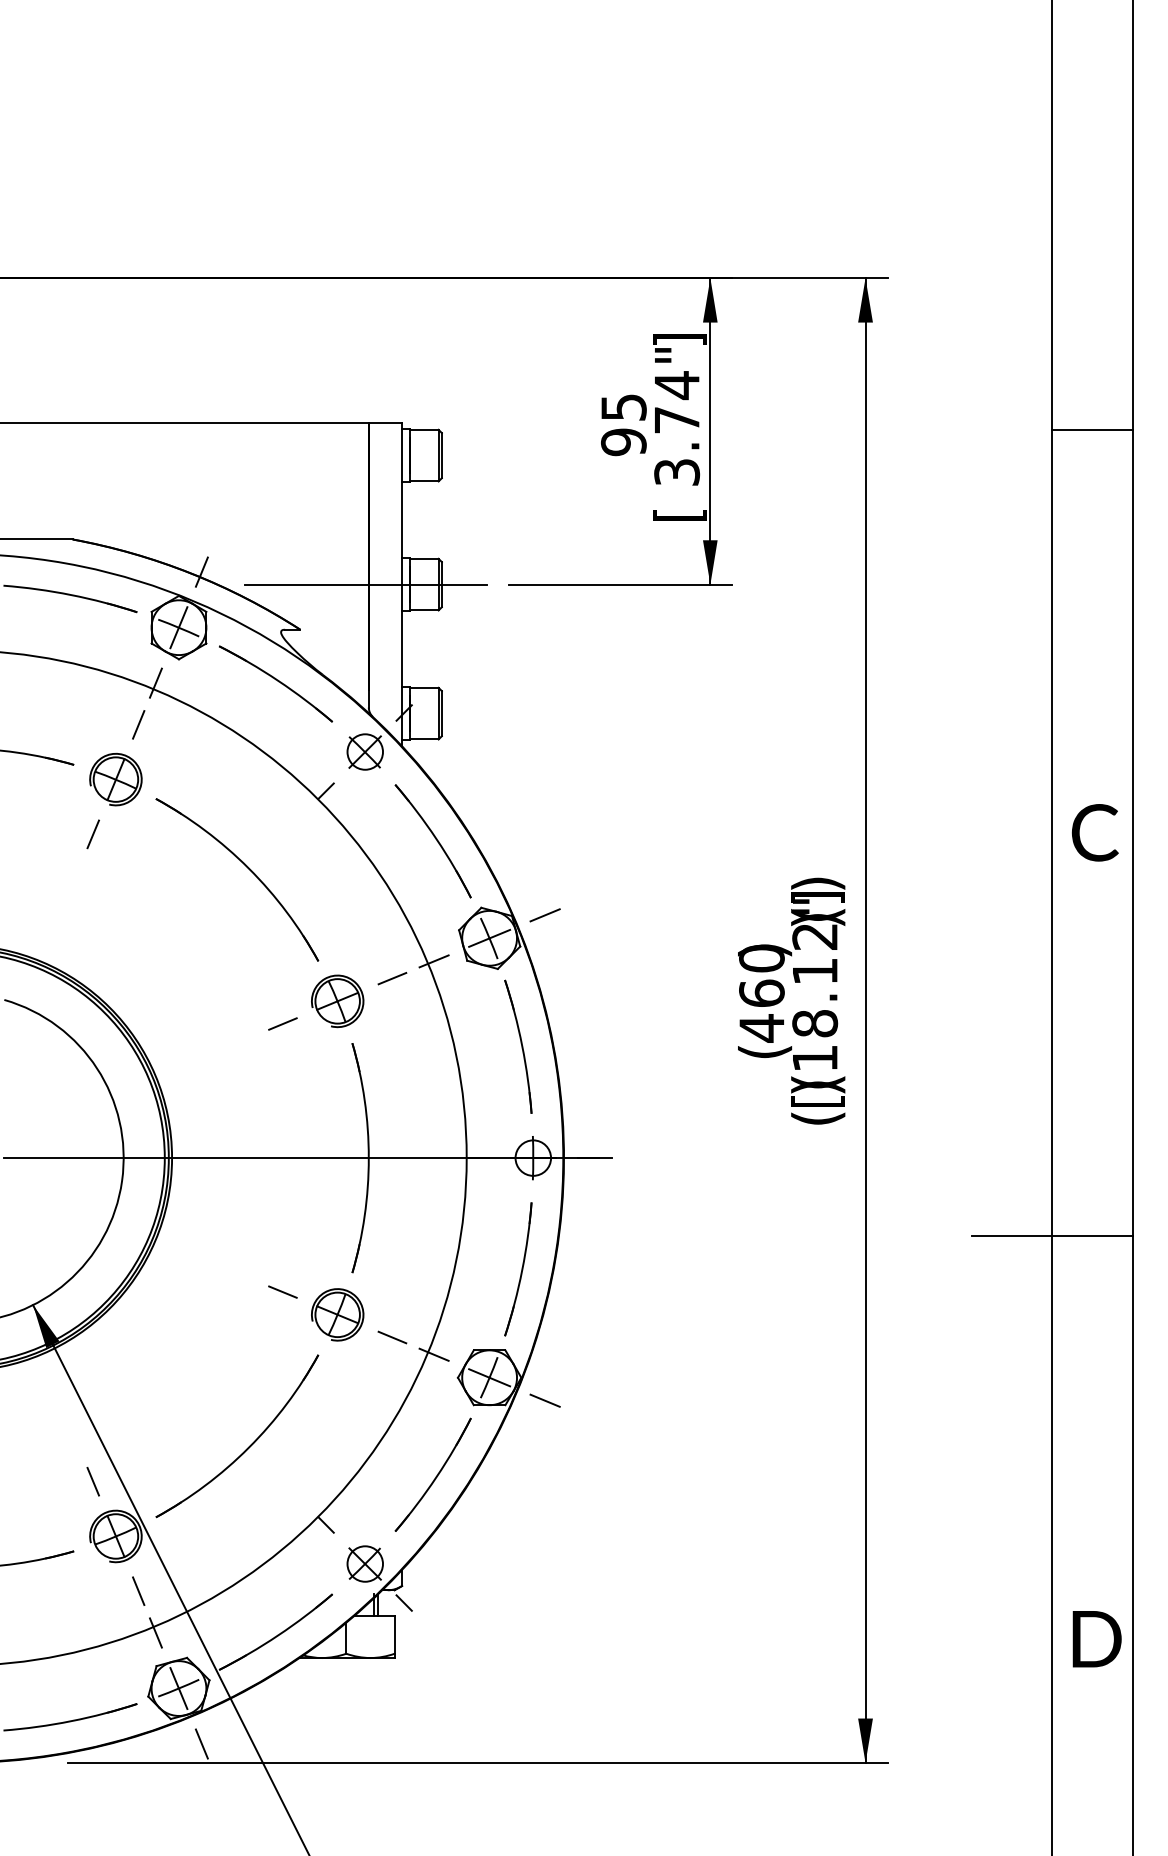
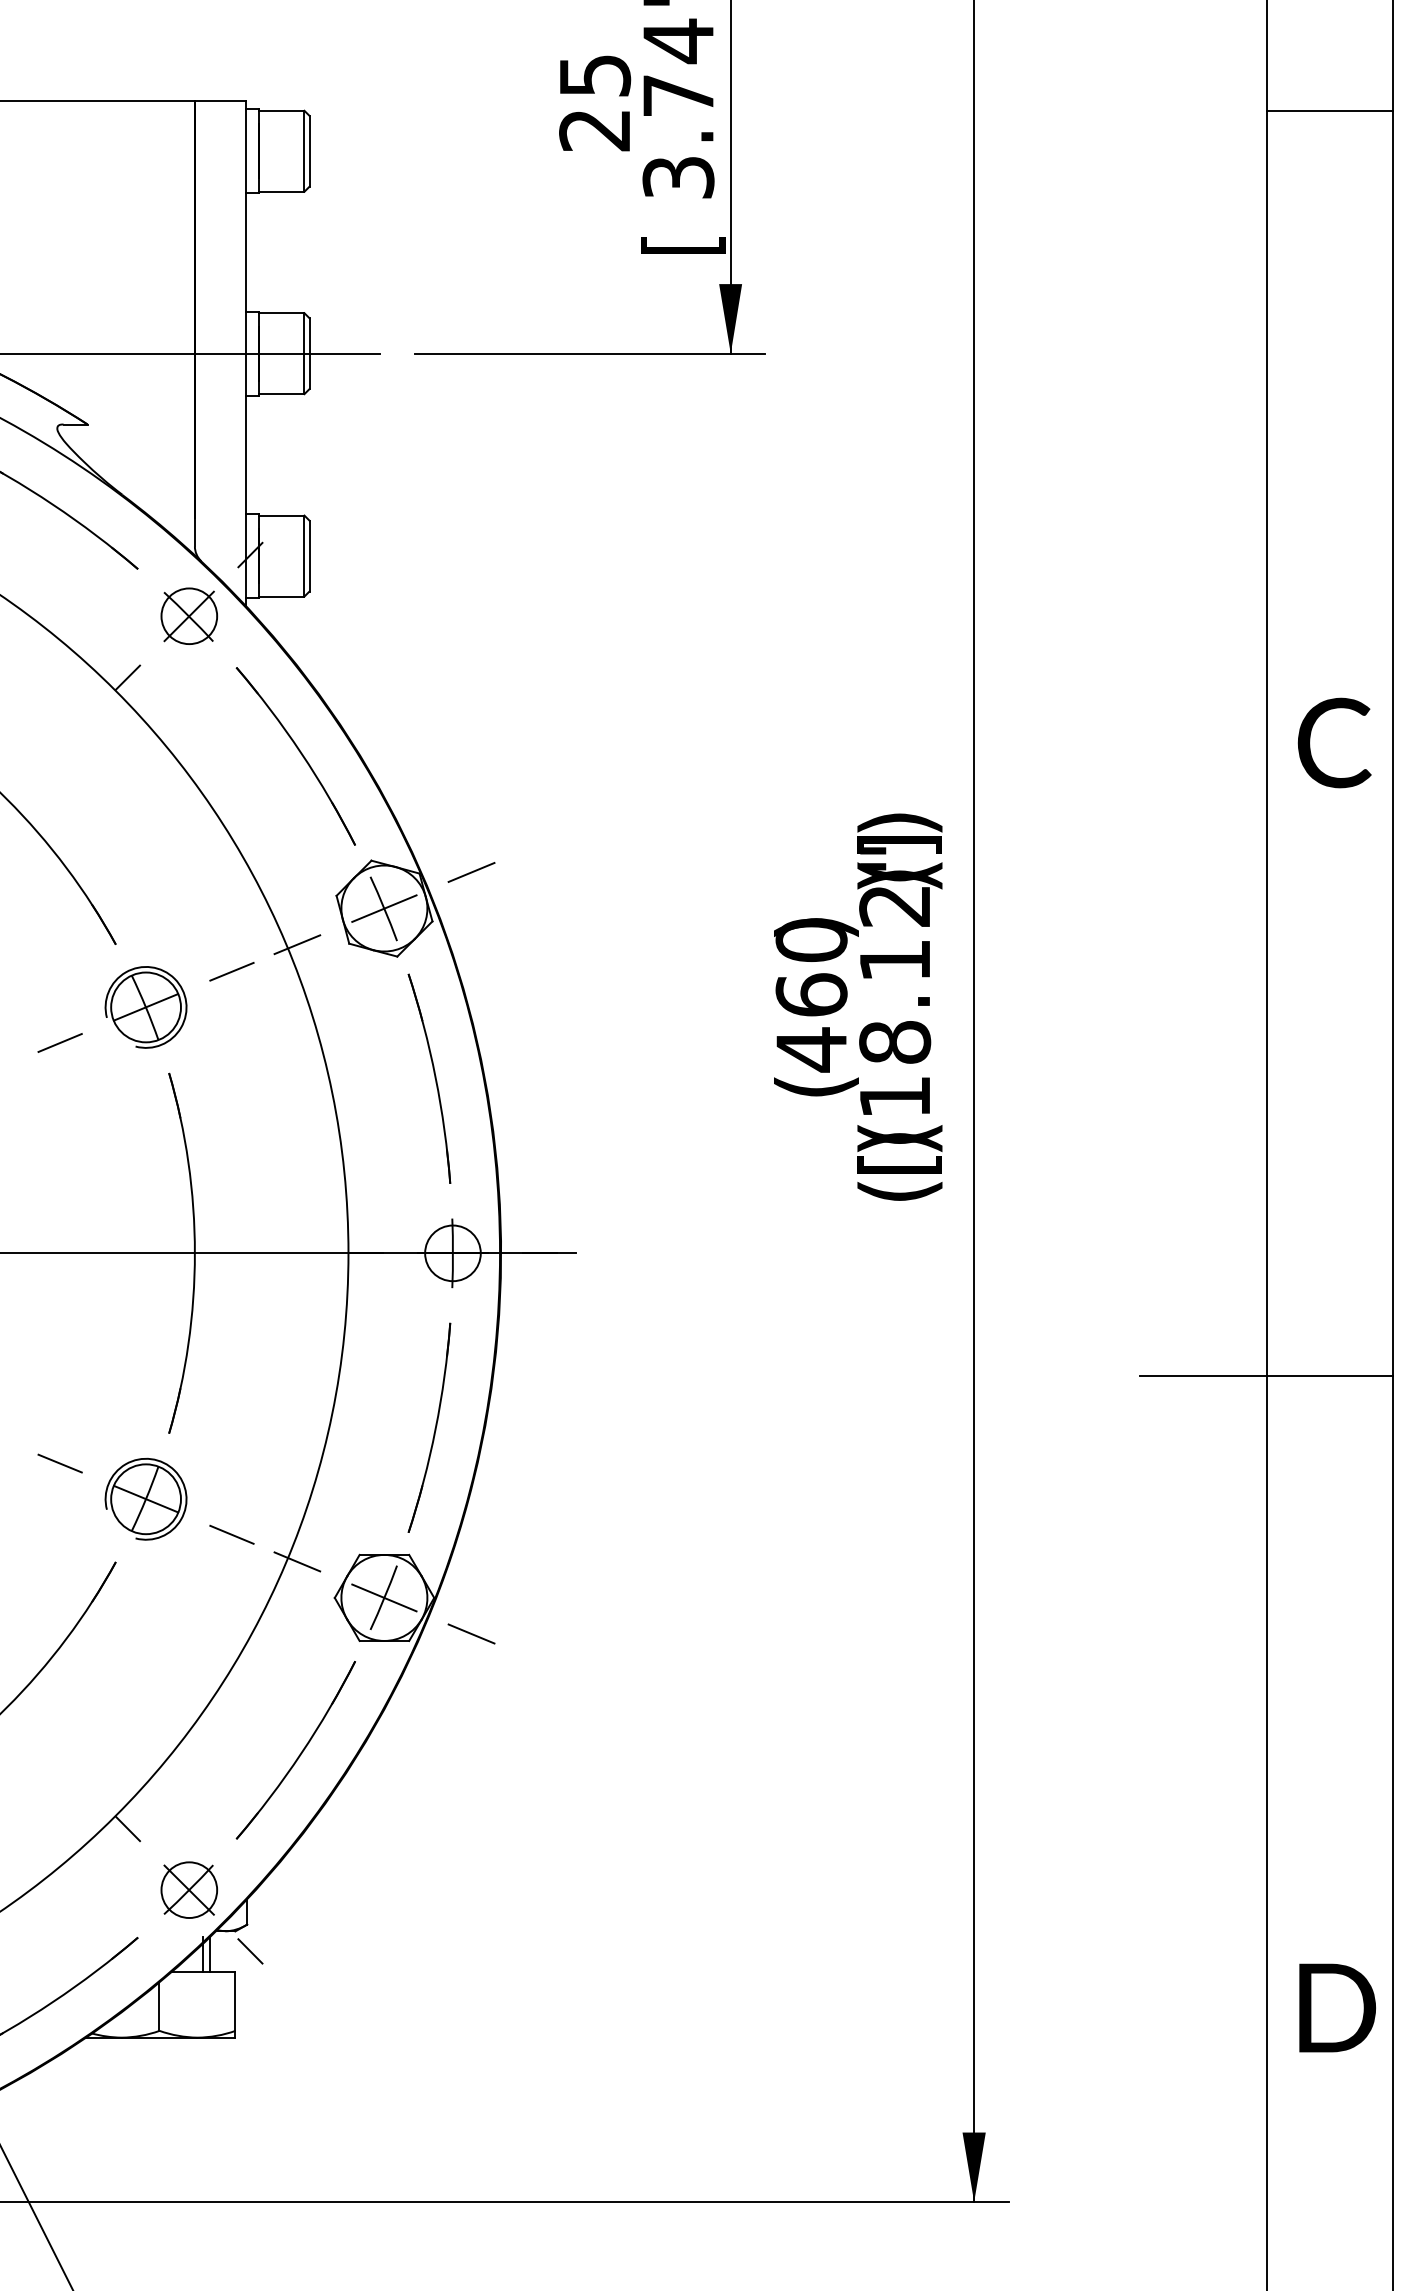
text: (623, 442) -> (594, 130), 95 -> 25

